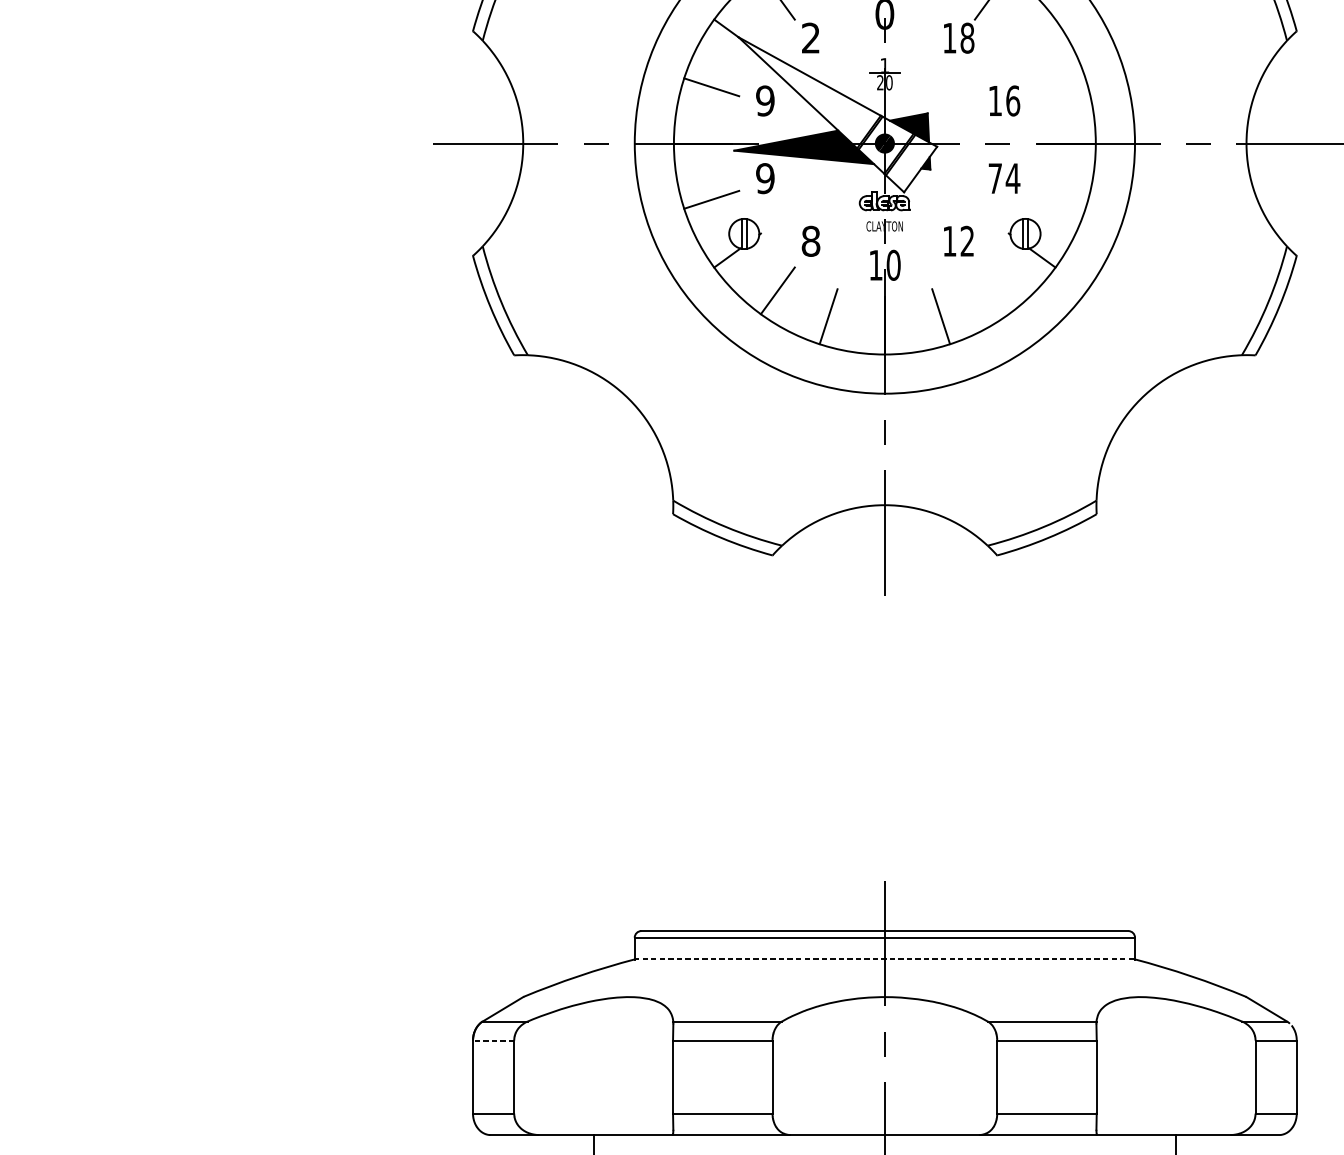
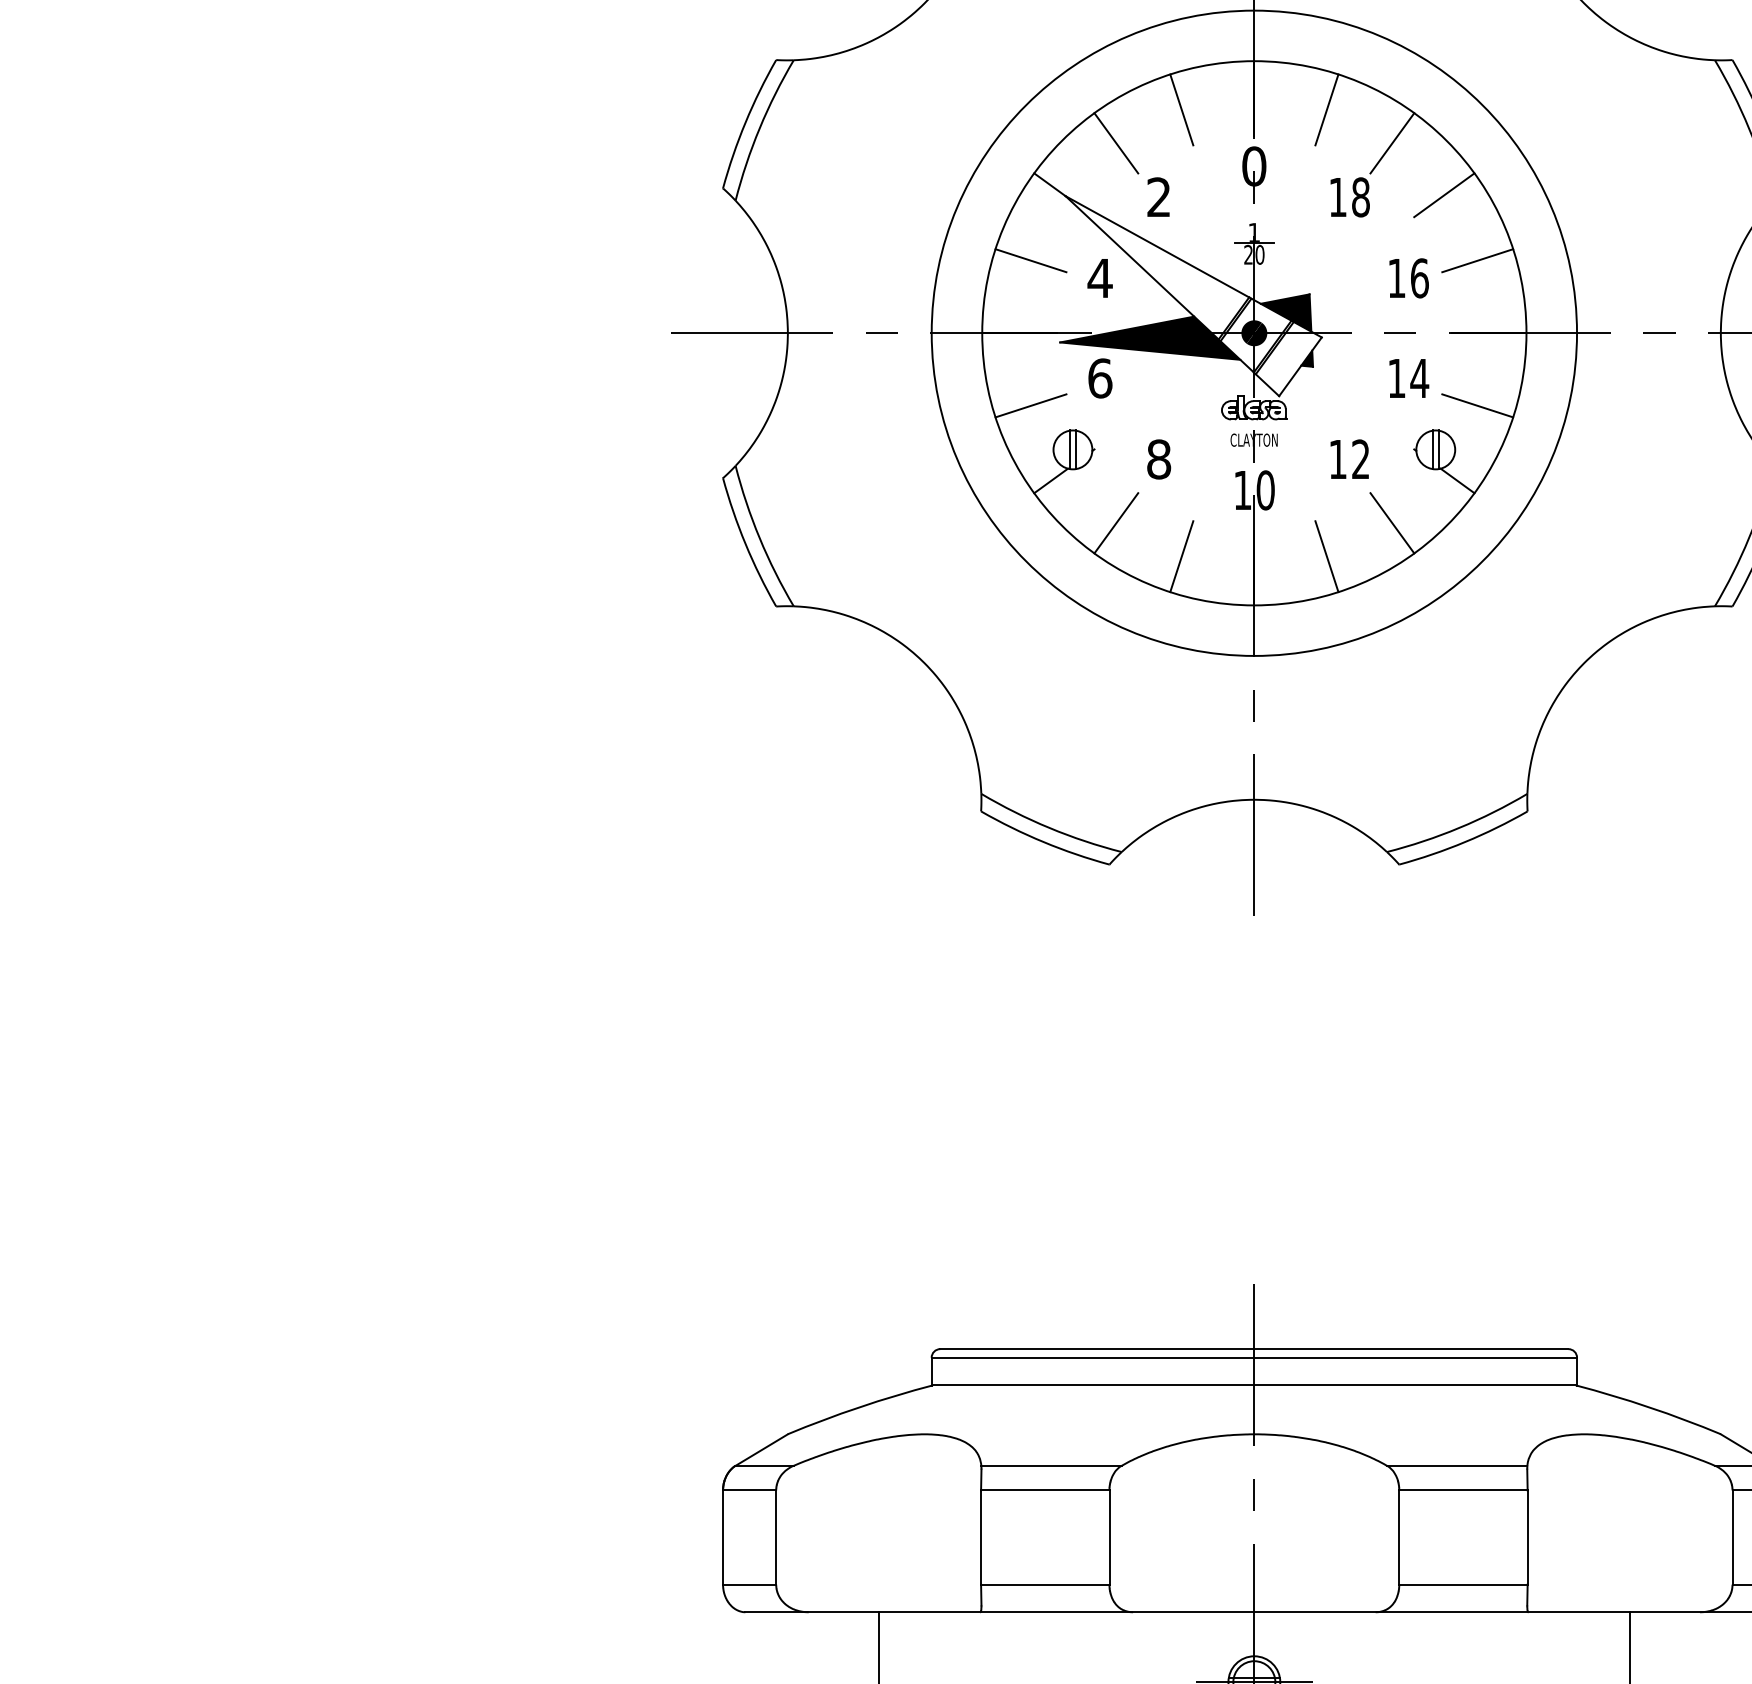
line: (1032, 36) -> (1444, 195), added
line: (1057, 87) -> (1477, 260), added
text: (764, 101) -> (1099, 278), 9 -> 4
text: (765, 178) -> (1100, 378), 9 -> 6
text: (995, 178) -> (1396, 378), 74 -> 14
line: (1057, 199) -> (1477, 405), added
line: (991, 291) -> (1392, 523), added
line: (884, 959) -> (1253, 1385), dashed -> solid
line: (493, 1040) -> (749, 1490), dashed -> solid

